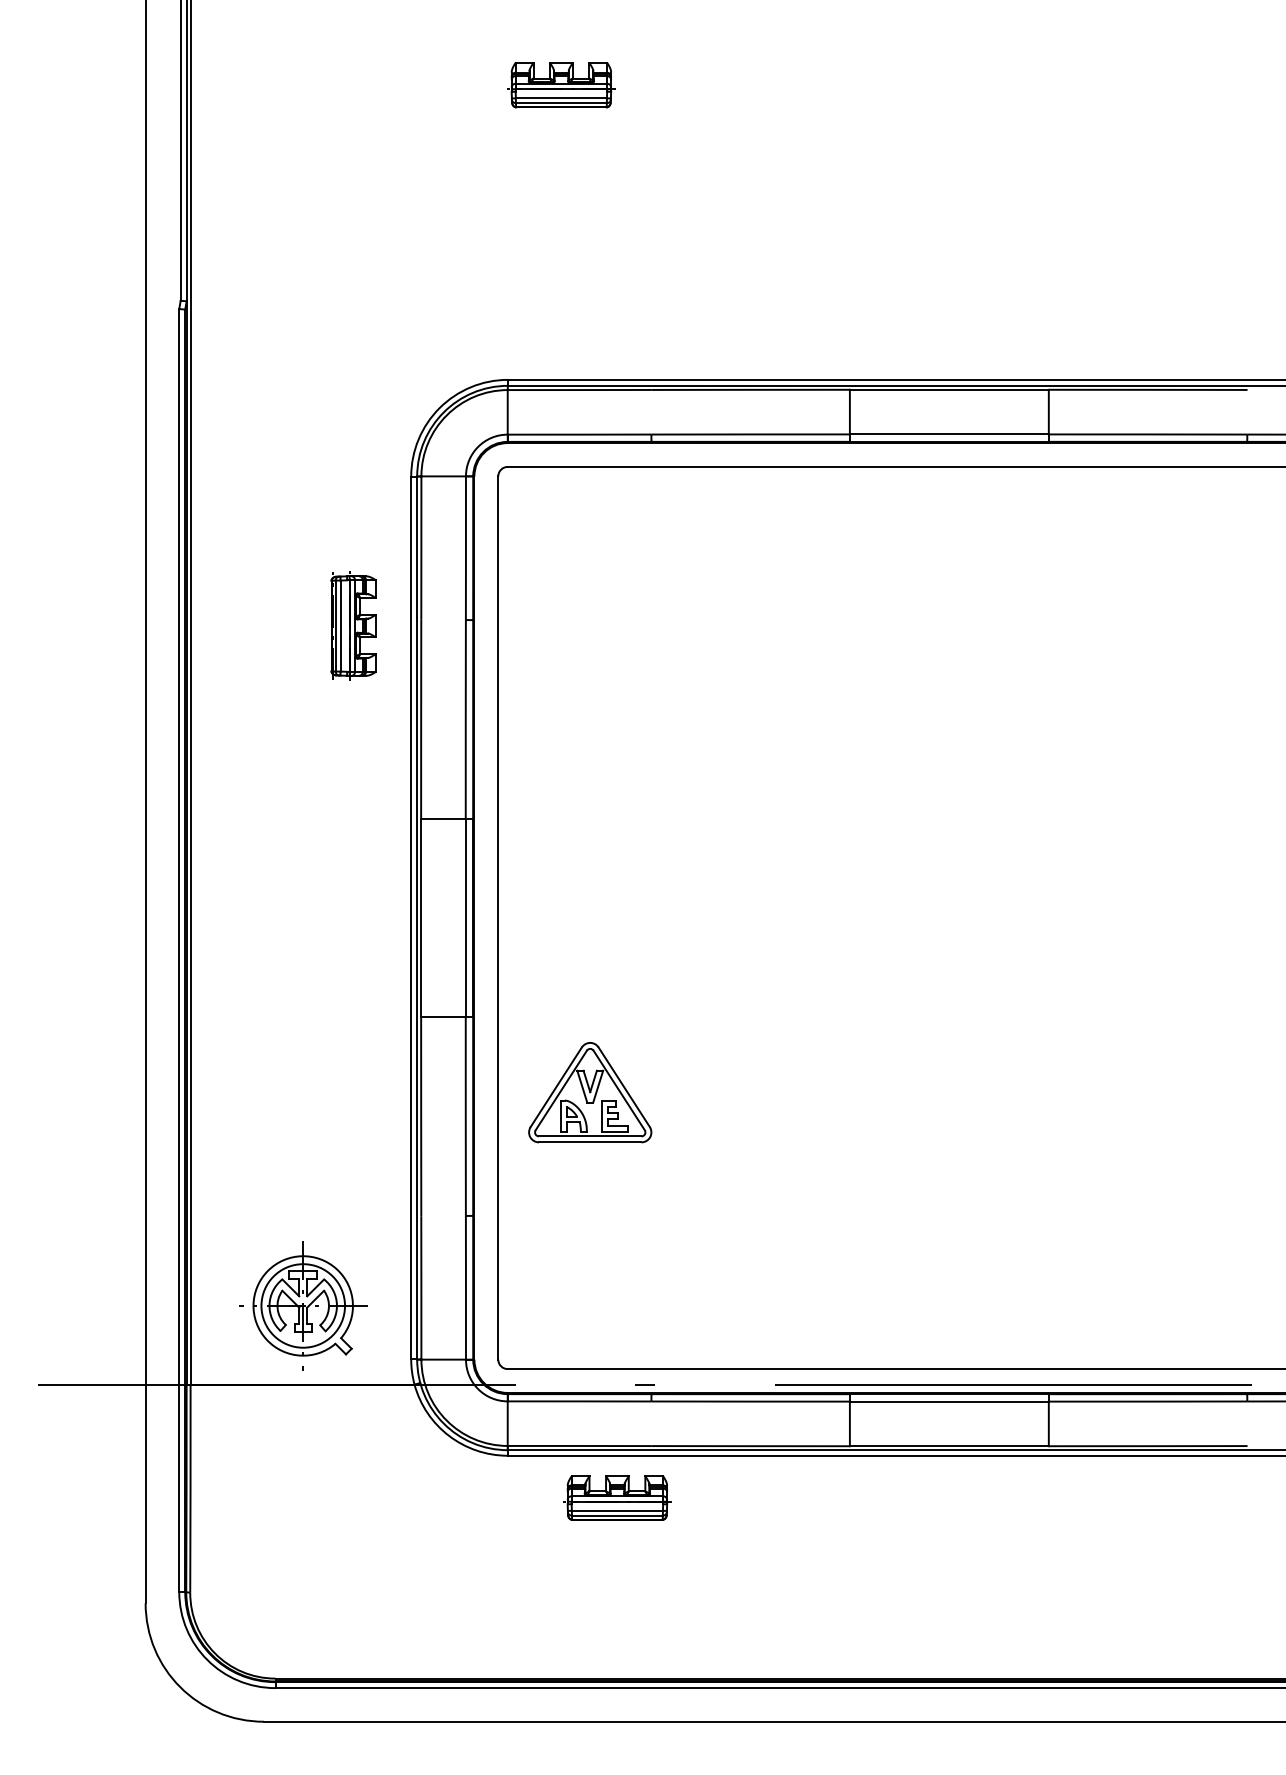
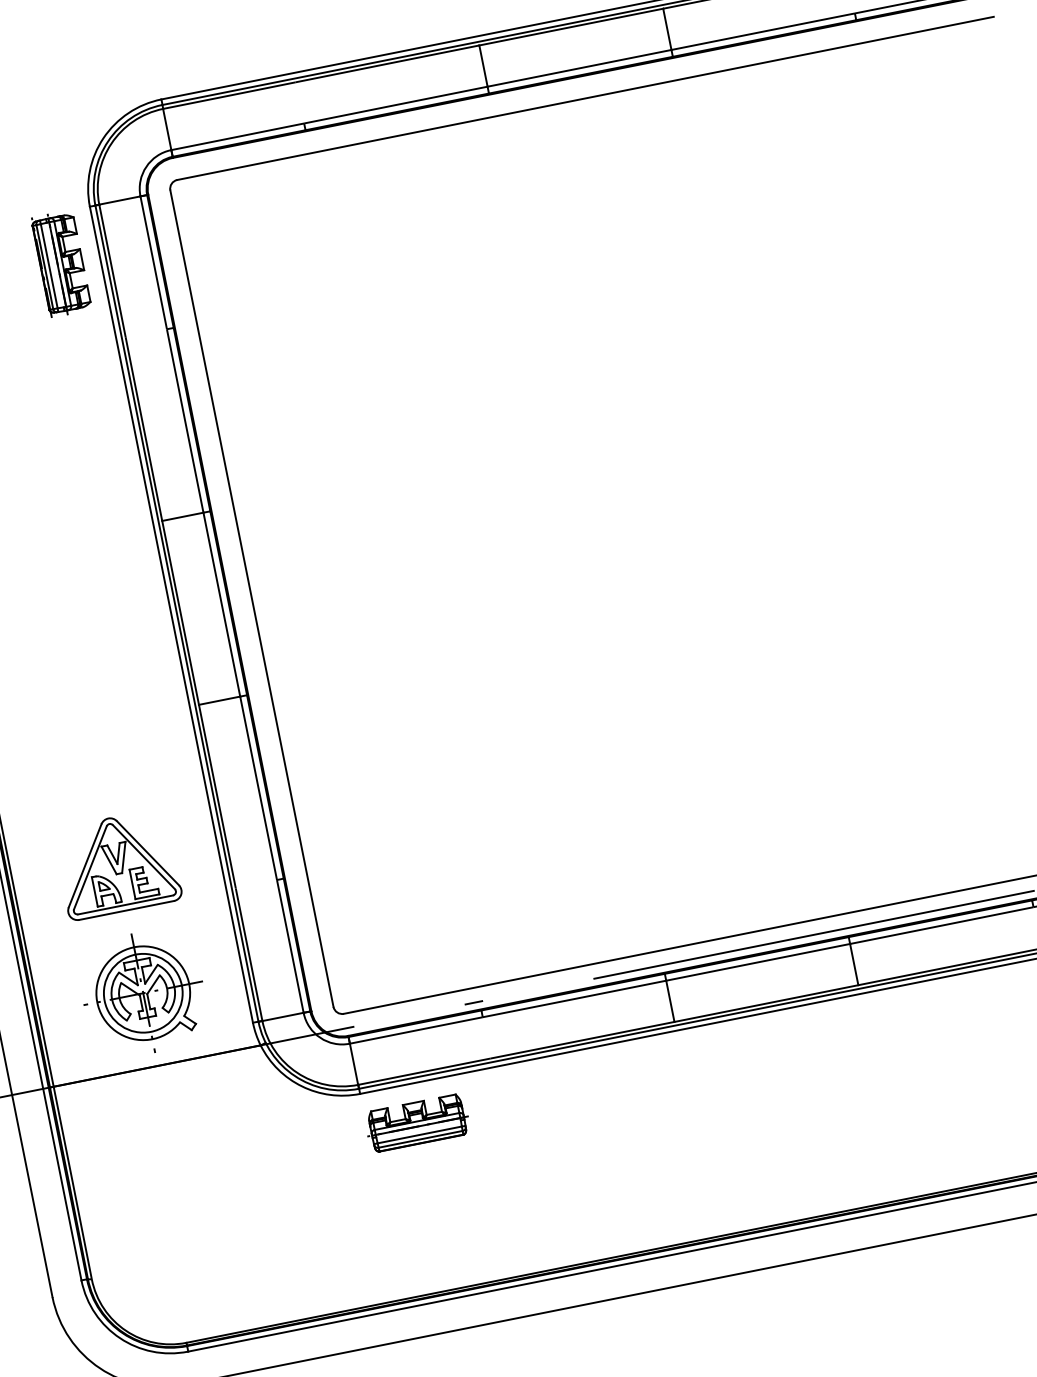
part: (353, 625) -> (61, 263), moved
part: (590, 1092) -> (117, 864), moved
part: (617, 1497) -> (417, 1122), moved

